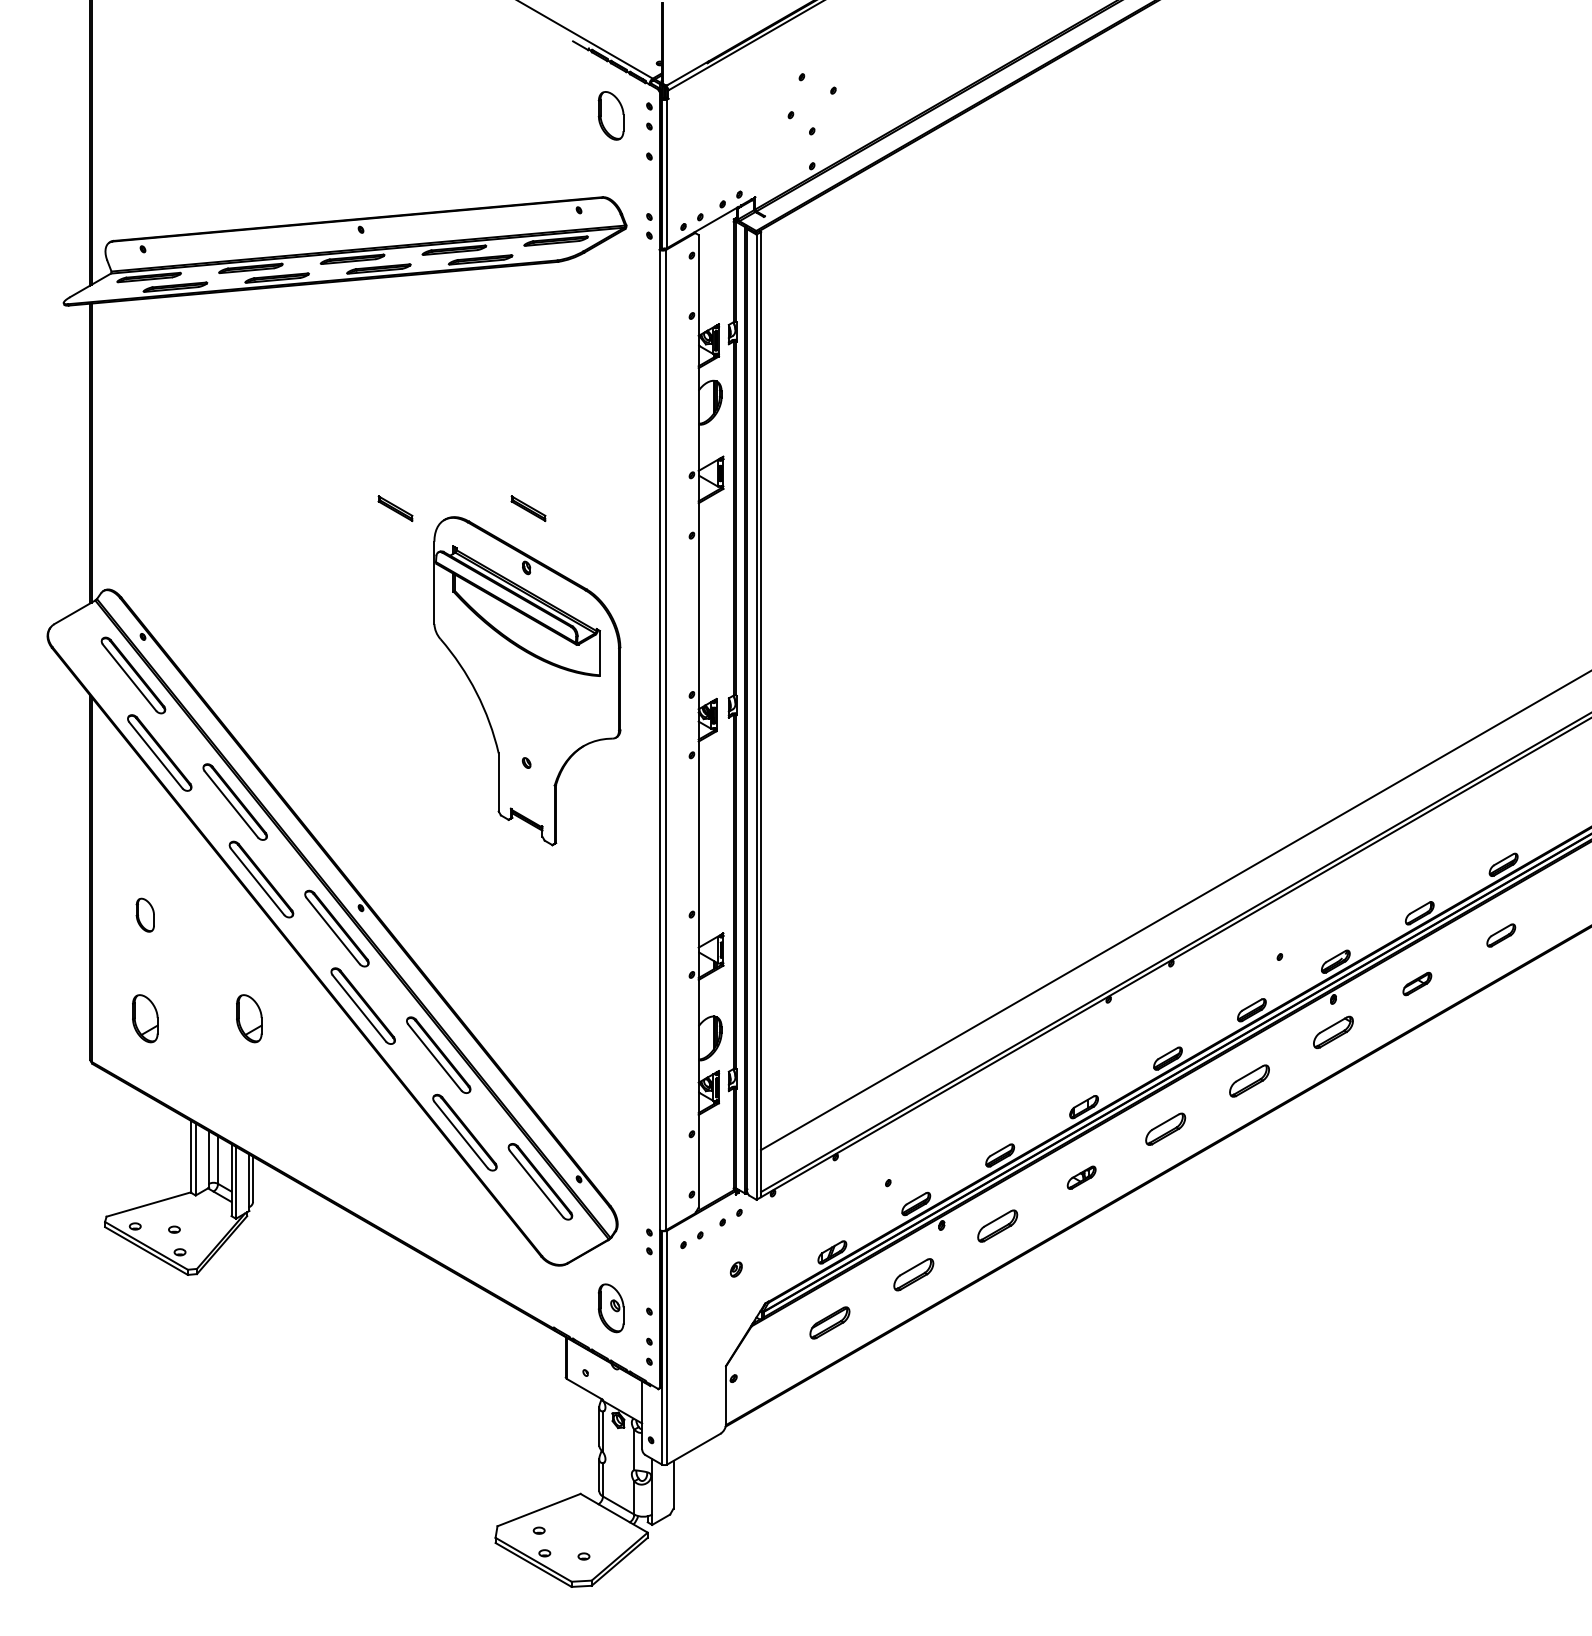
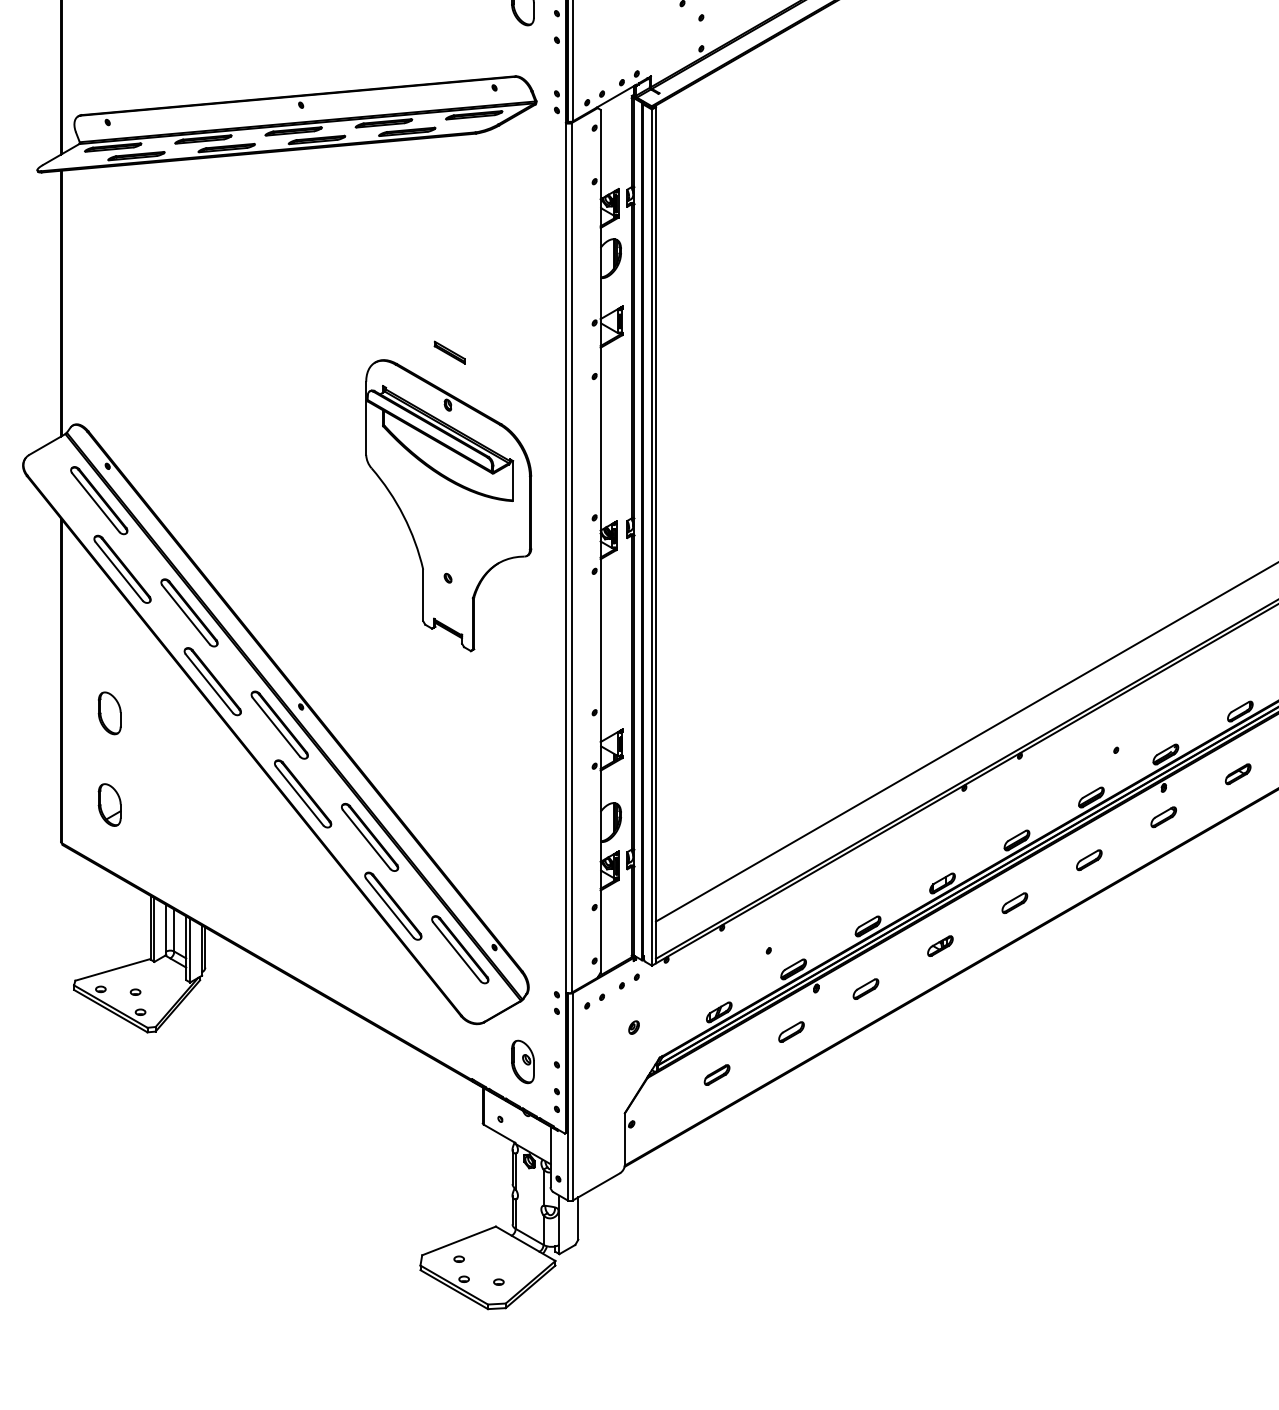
part: (395, 508) -> (331, 352), removed
part: (145, 914) -> (109, 712), size x1.43
part: (249, 1018) -> (202, 804), removed
part: (1333, 1032) -> (1163, 817), size x0.71
part: (1249, 1080) -> (1089, 859), size x0.71
part: (1165, 1129) -> (1014, 903), size x0.71
part: (997, 1226) -> (865, 989), size x0.71
part: (913, 1274) -> (791, 1031), size x0.71
part: (829, 1323) -> (716, 1075), size x0.71

